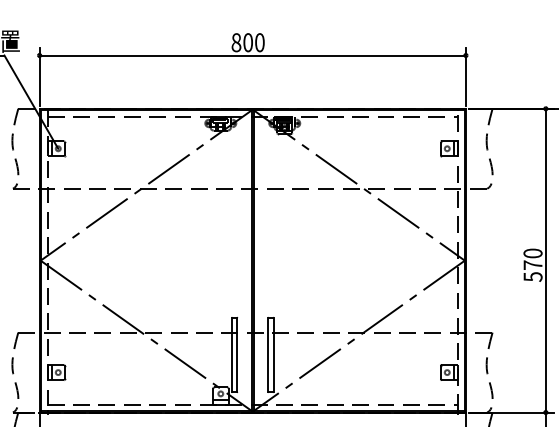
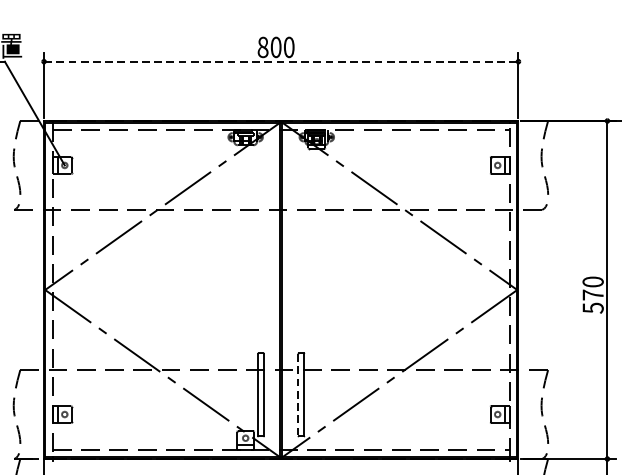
line: (253, 55) -> (282, 61), solid -> dashed
line: (268, 354) -> (298, 394), solid -> dashed

